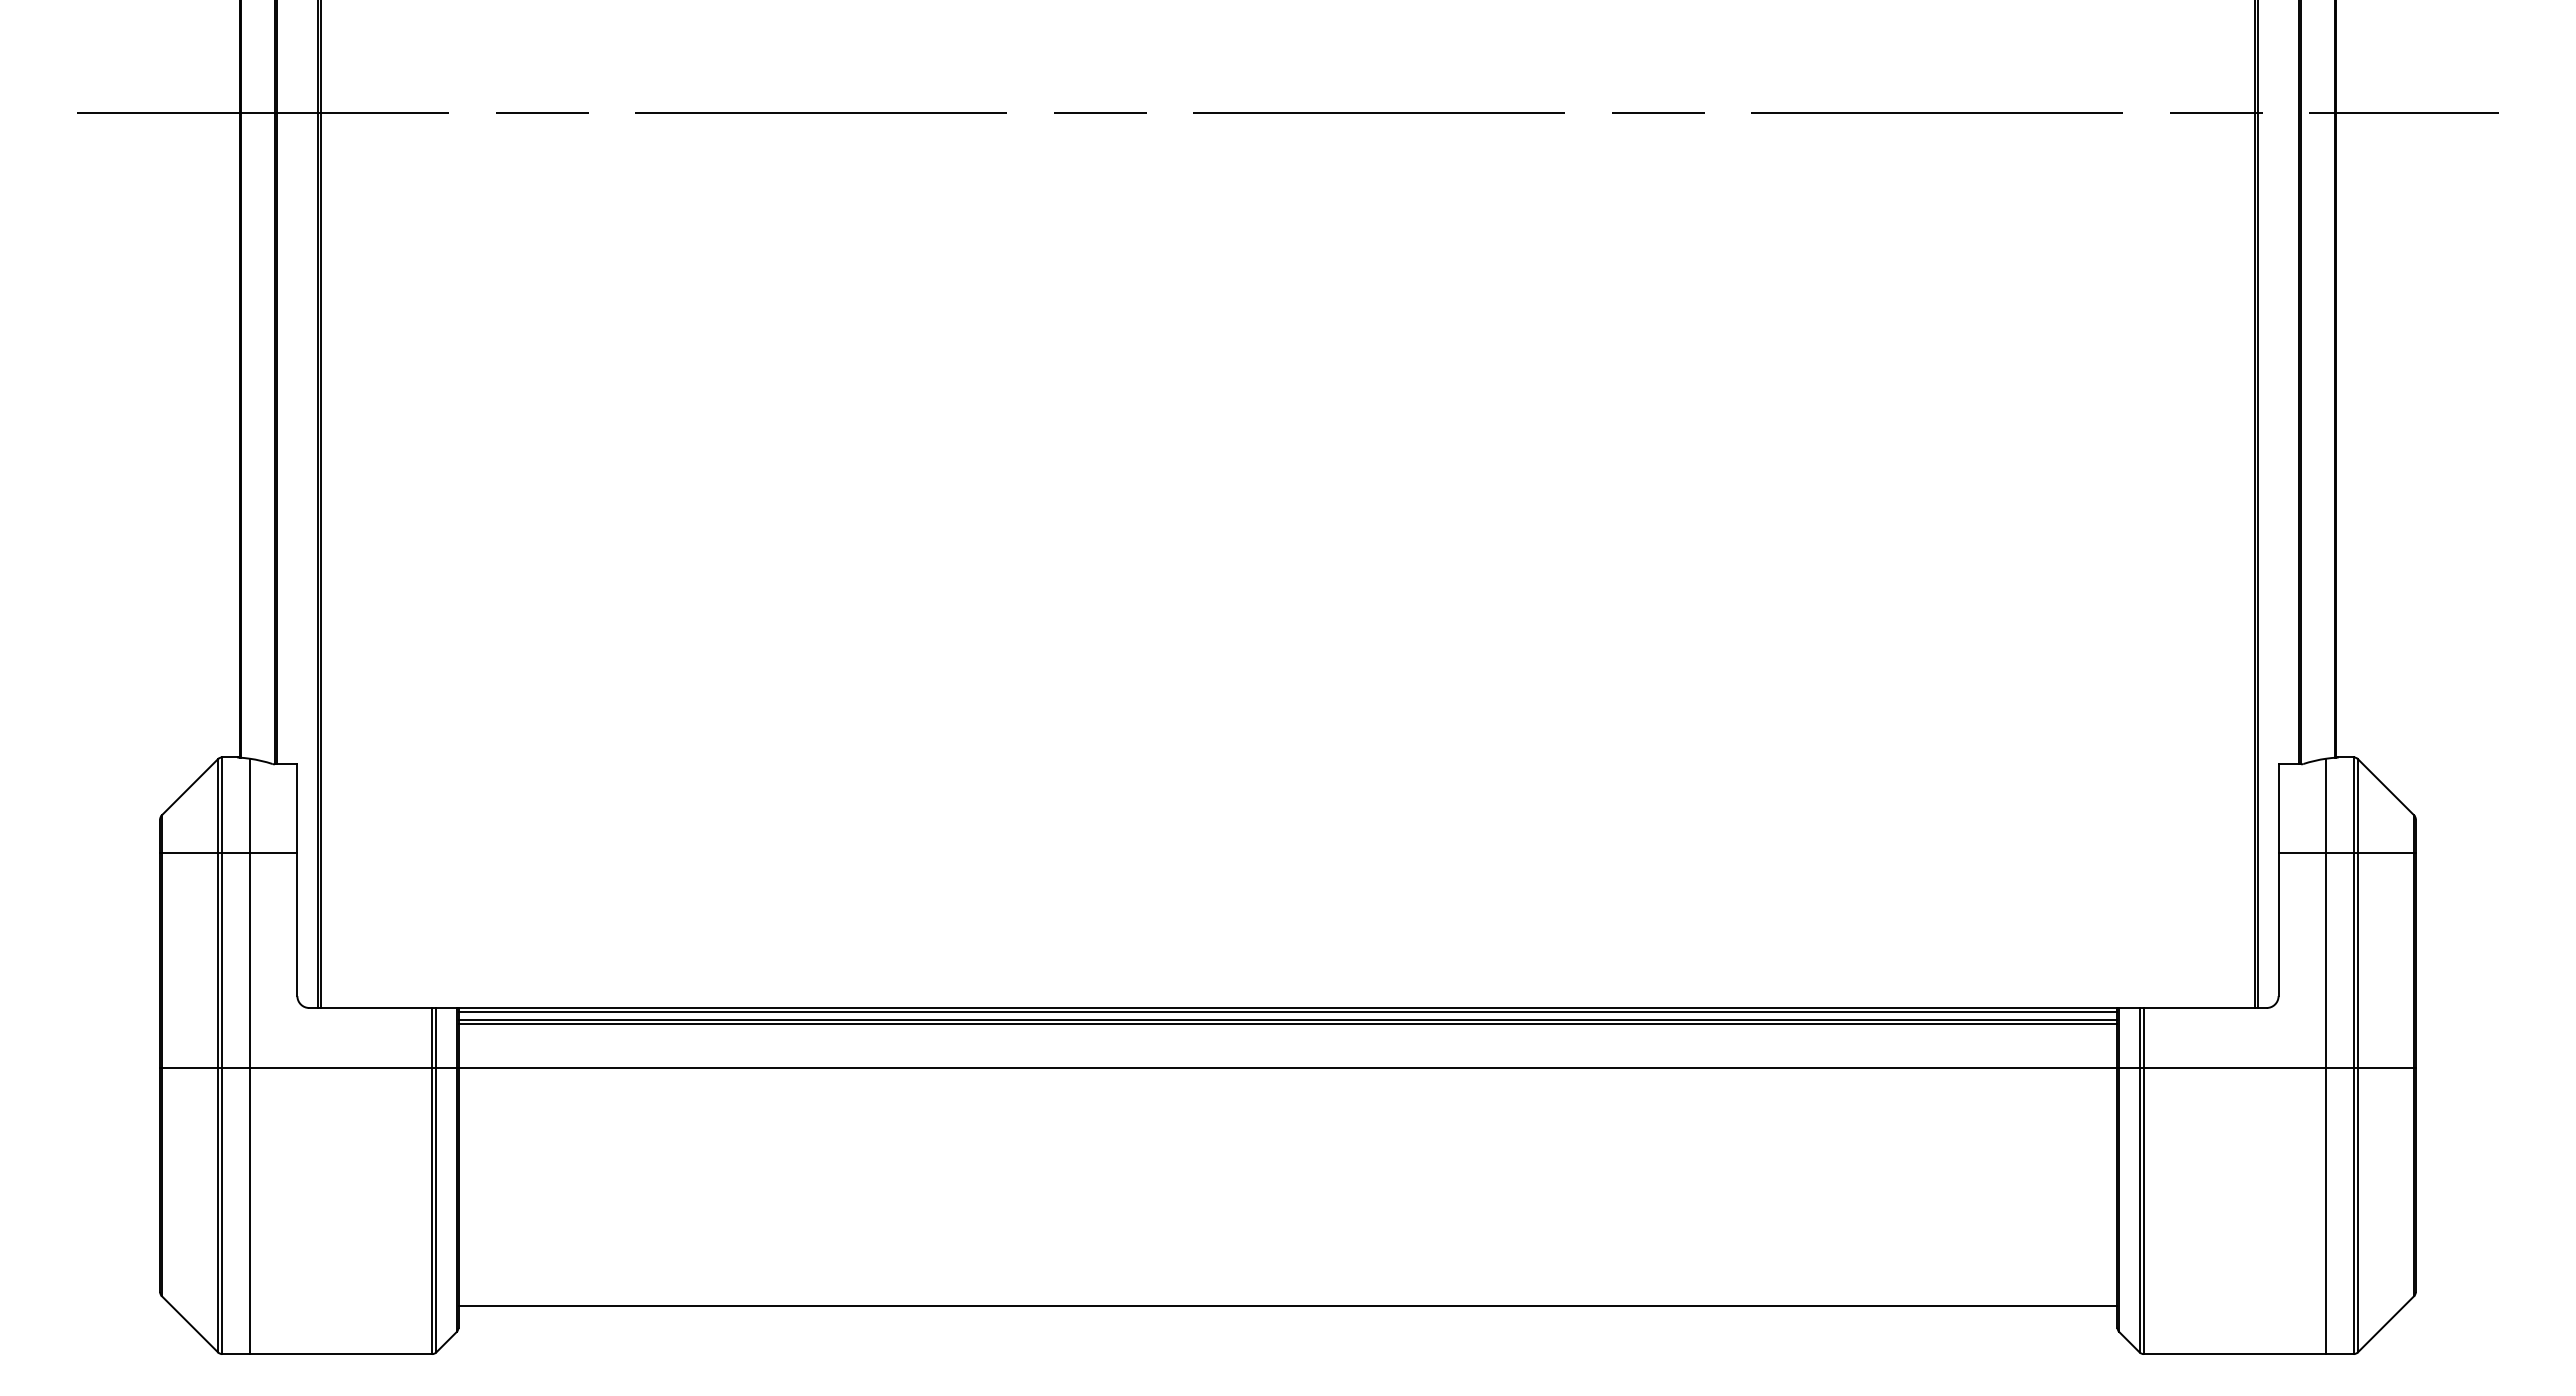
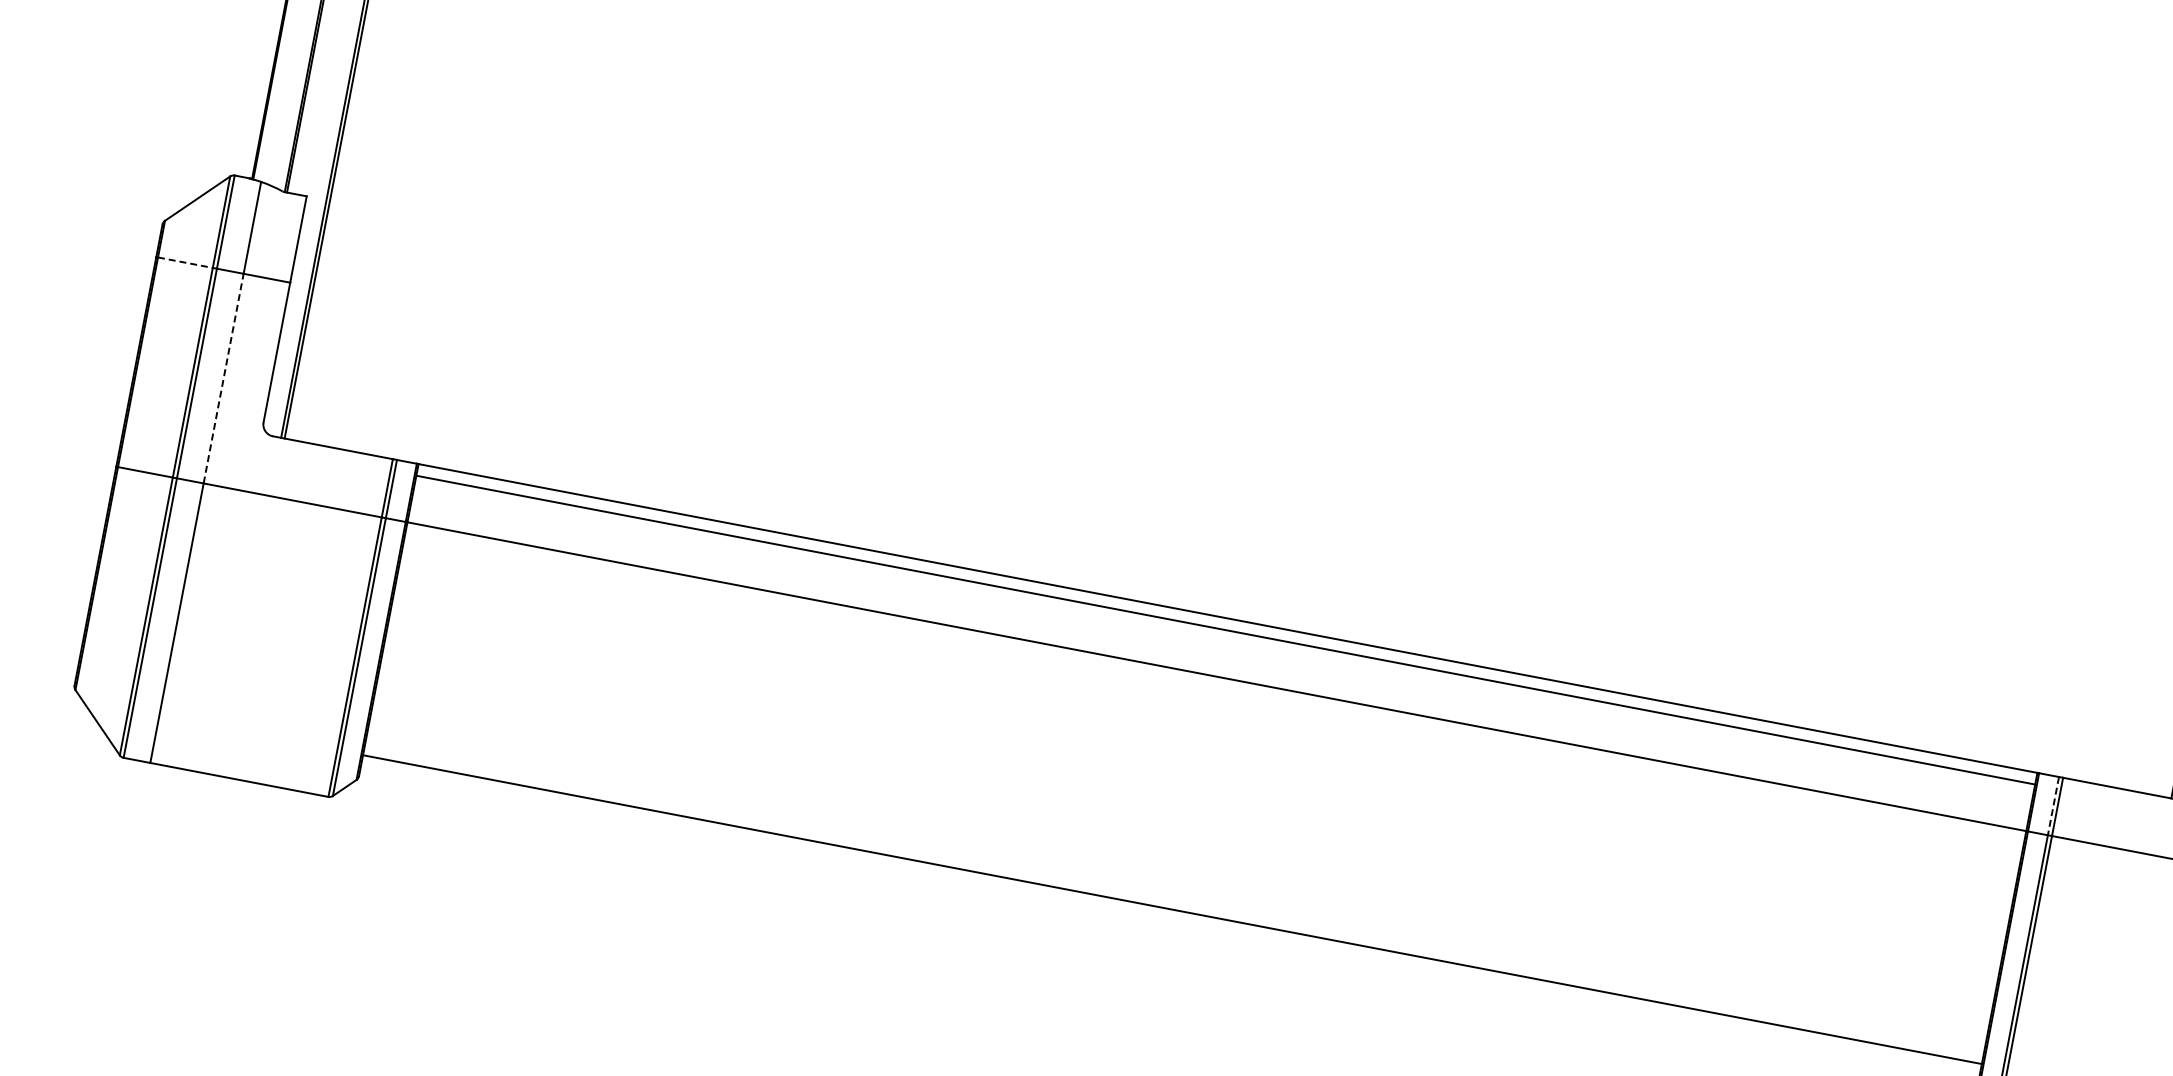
line: (190, 852) -> (186, 262), solid -> dashed
line: (249, 959) -> (223, 377), solid -> dashed
line: (1287, 1011) -> (1226, 621), removed
line: (1287, 1023) -> (1224, 633), removed
line: (2139, 1037) -> (2053, 805), solid -> dashed

